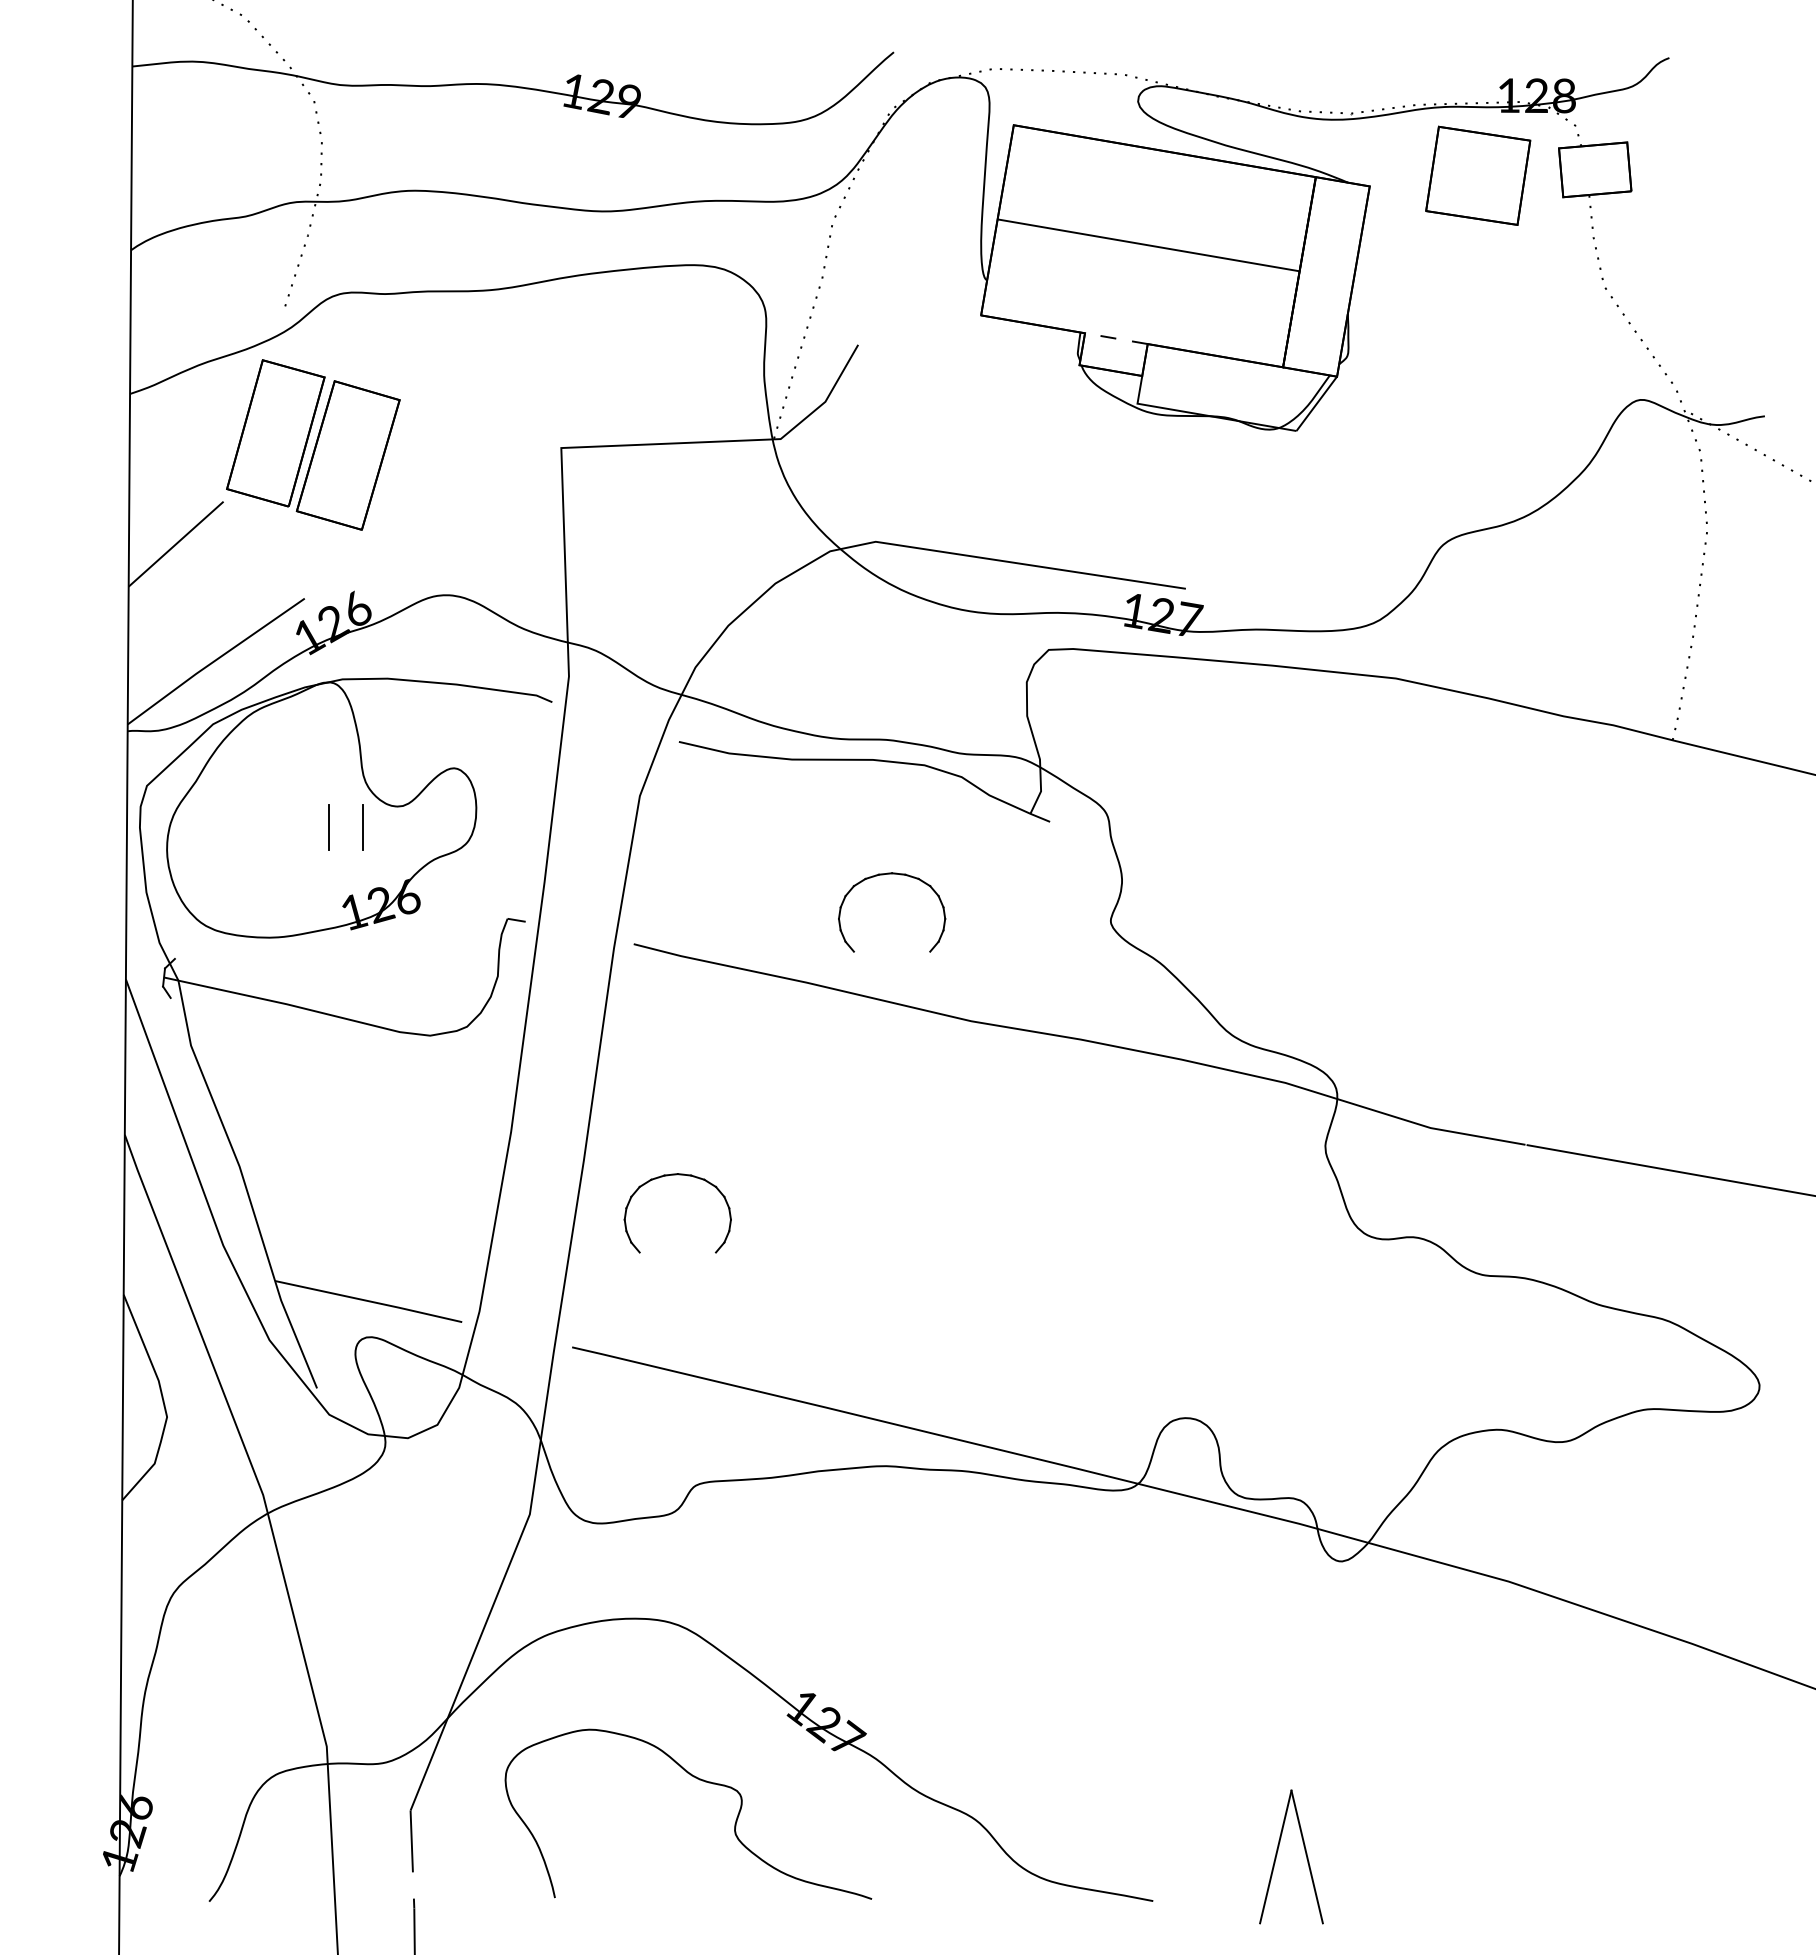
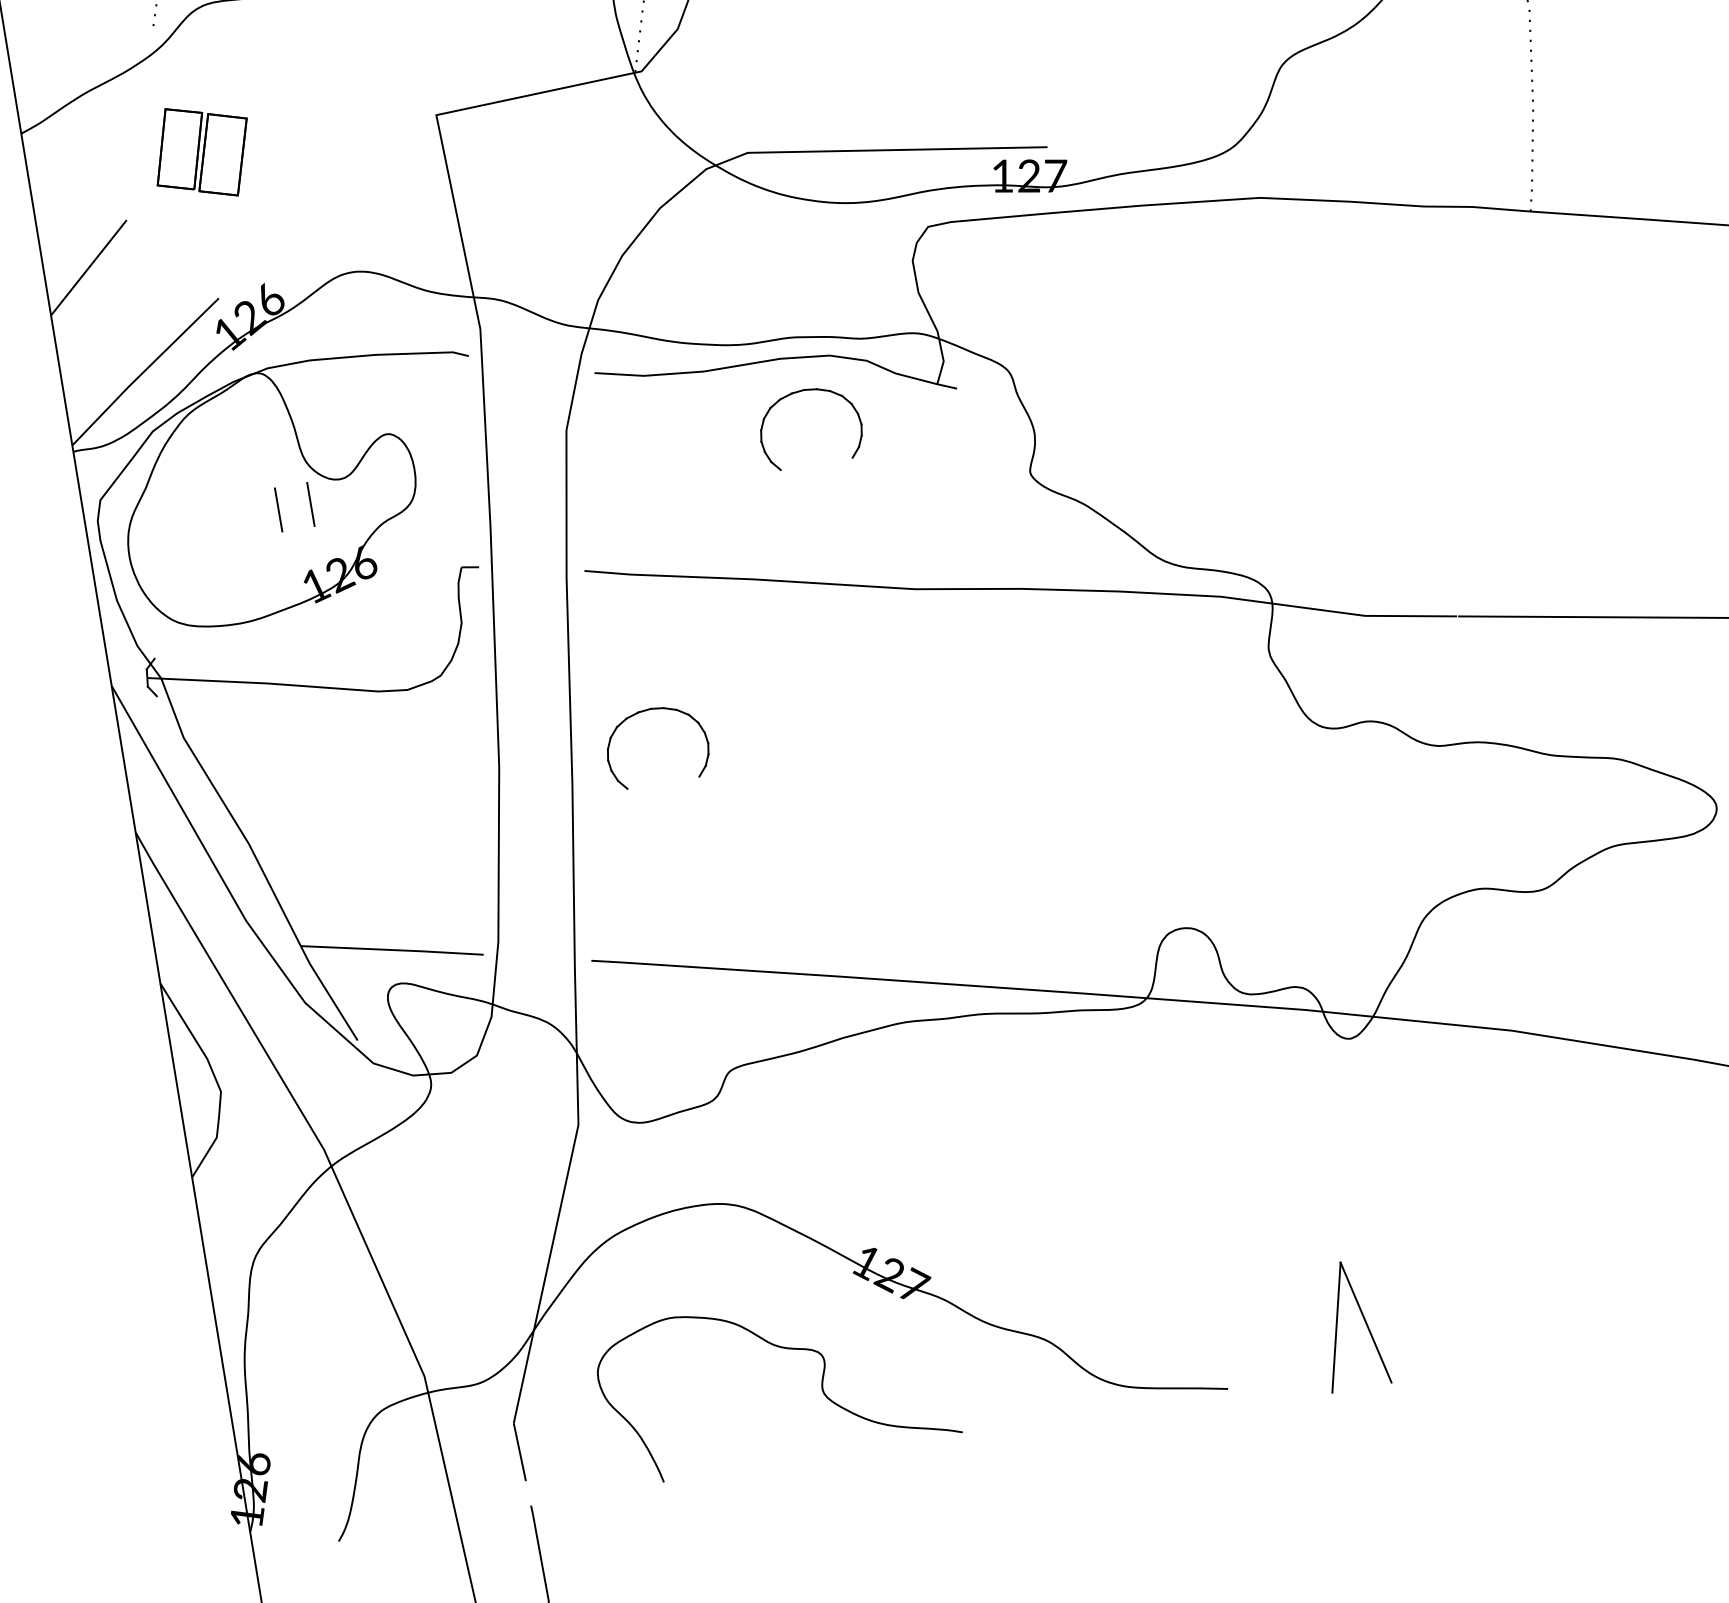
part: (313, 444) -> (202, 151), size x0.6
part: (900, 875) -> (812, 390), moved
part: (676, 1175) -> (649, 710), moved

